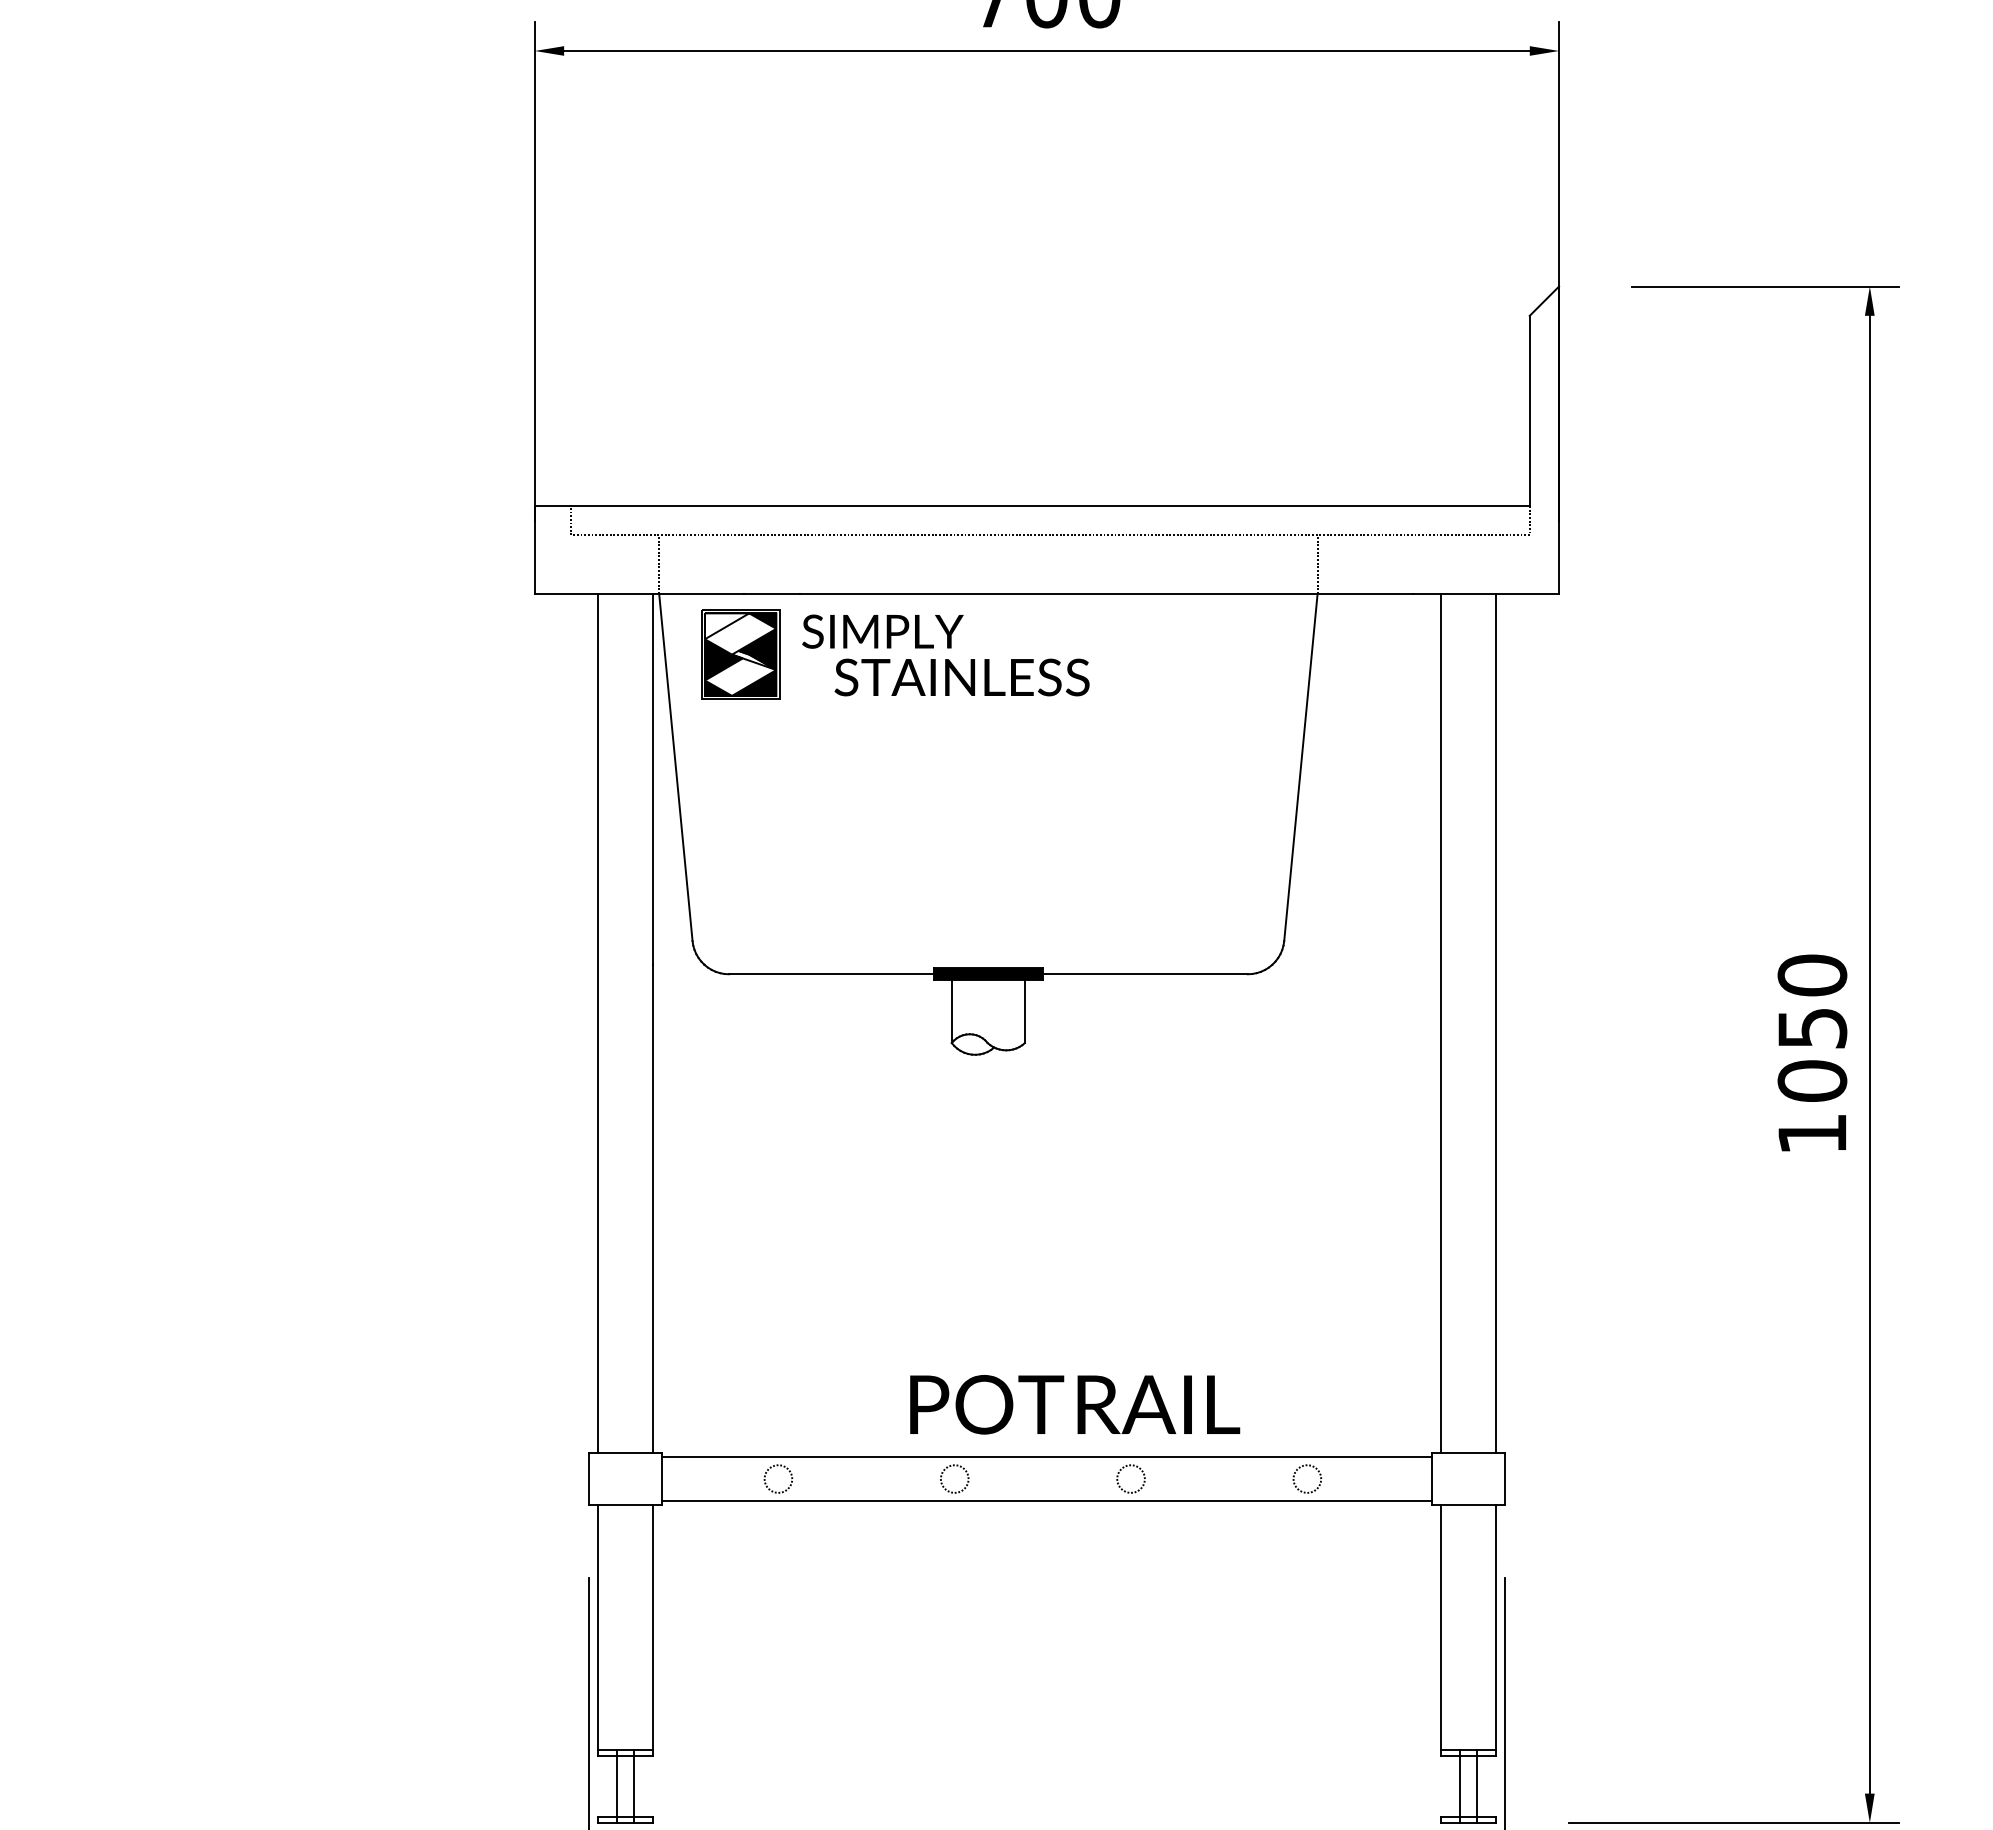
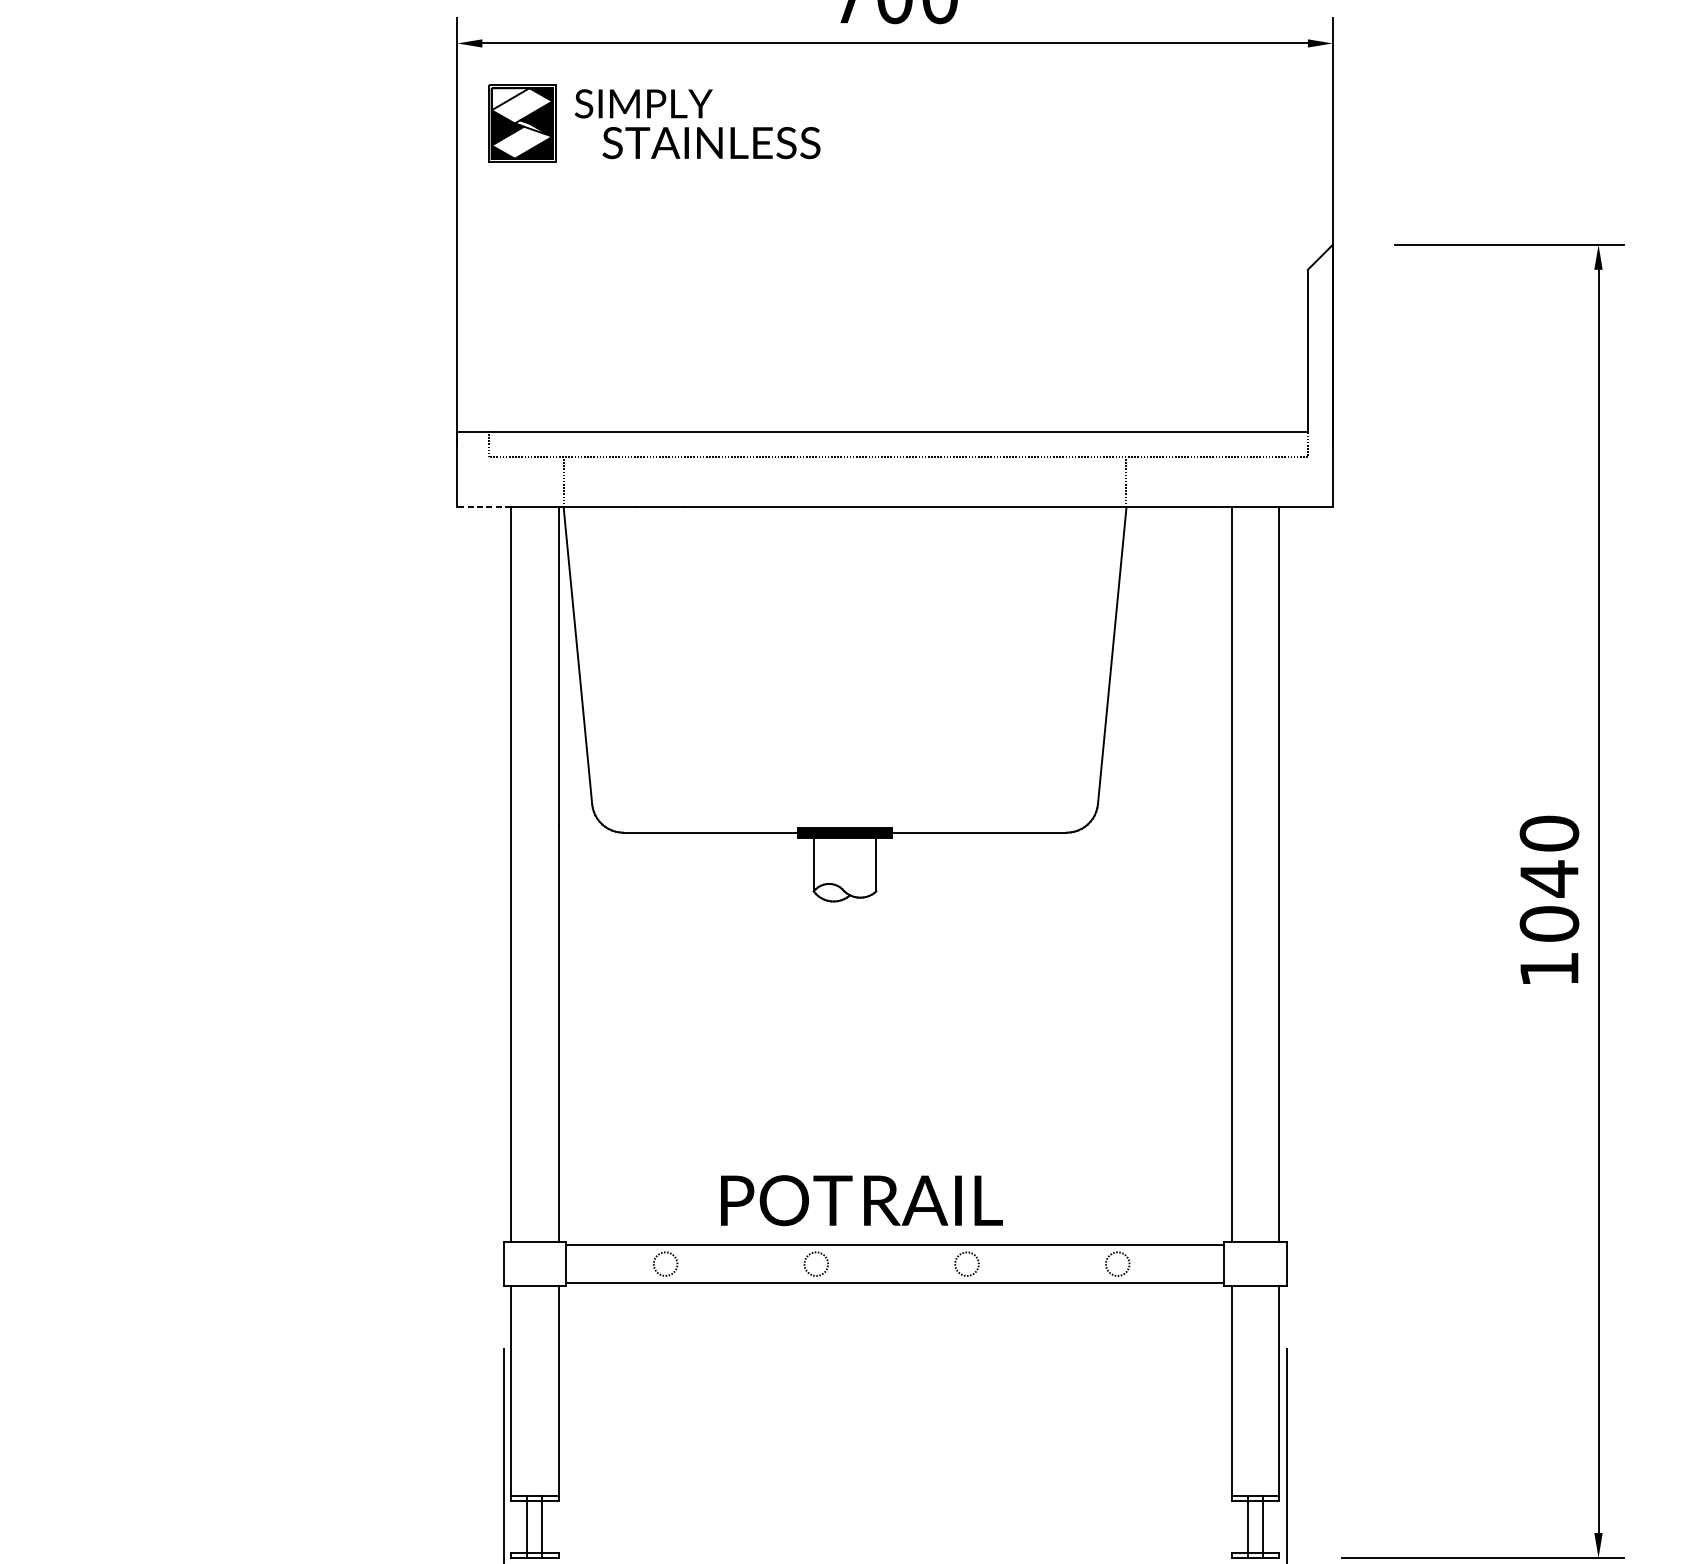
line: (565, 593) -> (483, 507), solid -> dashed
part: (890, 659) -> (650, 127), moved
text: (1812, 1028) -> (1549, 879), 1050 -> 1040
text: (1075, 1404) -> (862, 1200), moved

